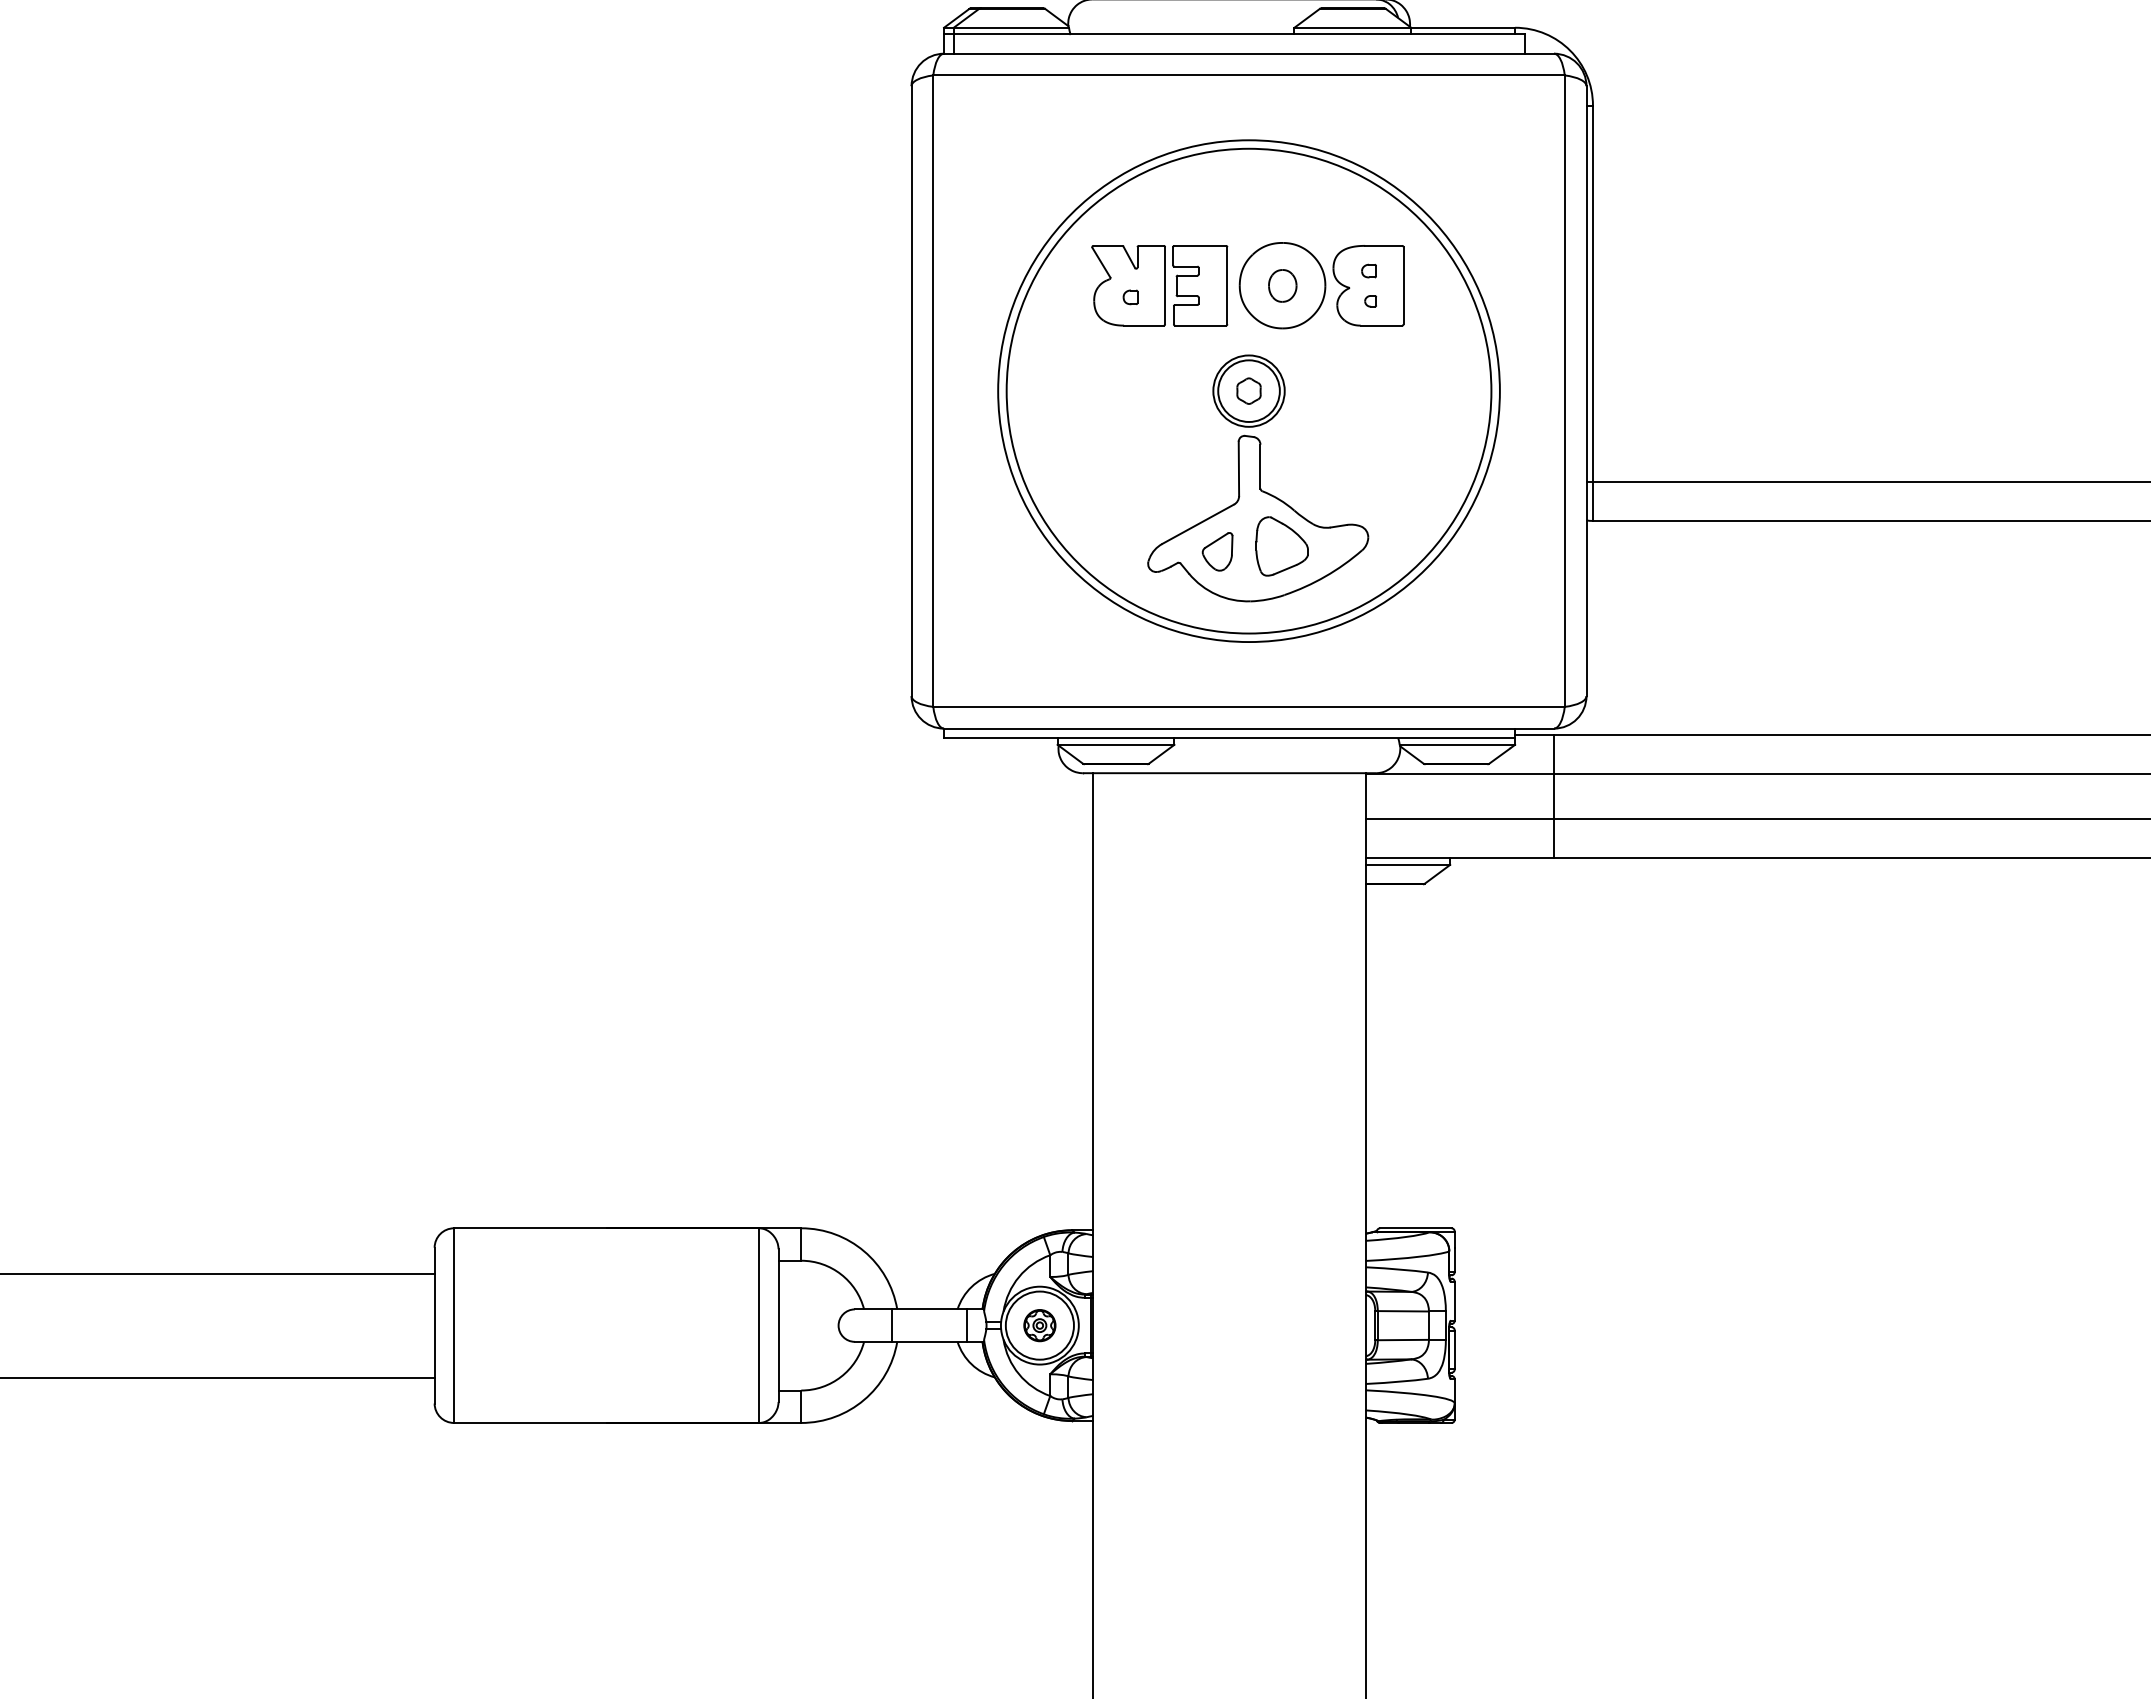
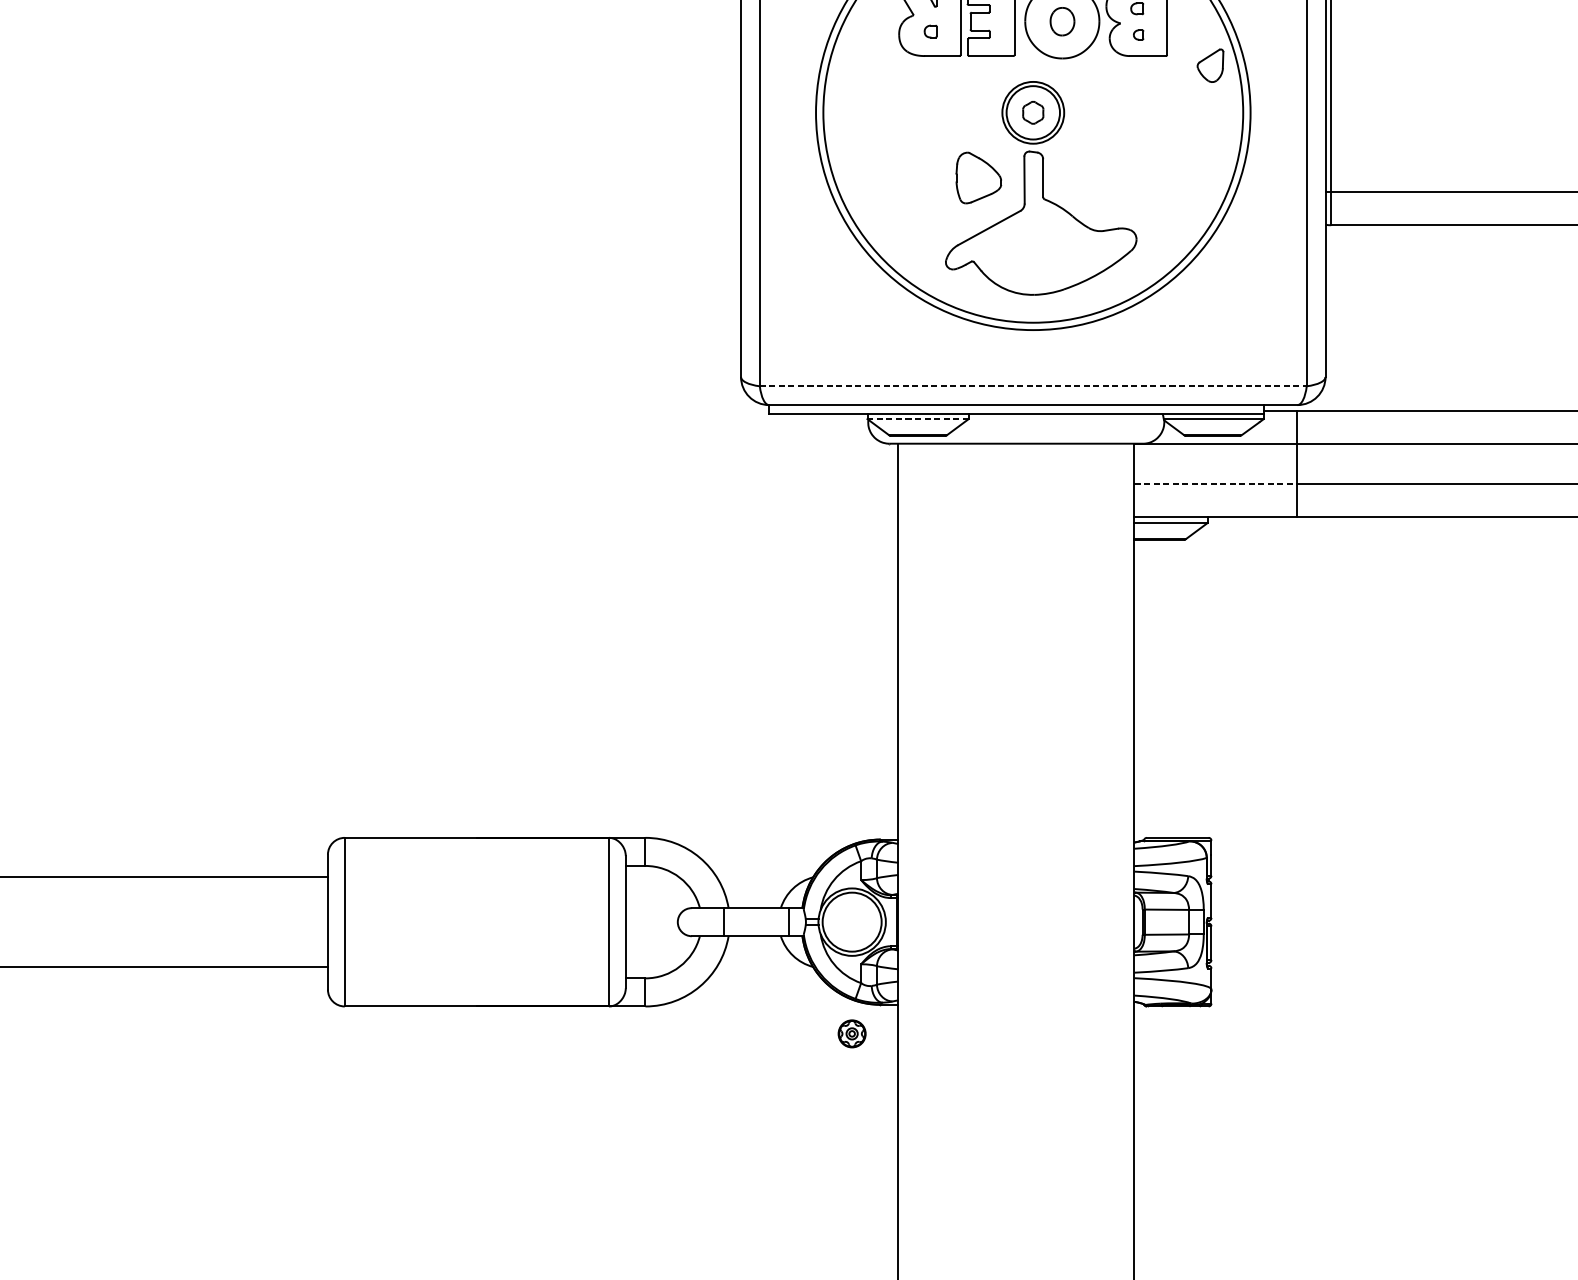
part: (1281, 546) -> (978, 178), moved
part: (1217, 551) -> (1210, 65), moved
line: (1249, 706) -> (1033, 385), solid -> dashed
line: (1115, 744) -> (917, 418), solid -> dashed
line: (1460, 819) -> (1216, 483), solid -> dashed
part: (1039, 1325) -> (851, 1033), moved

